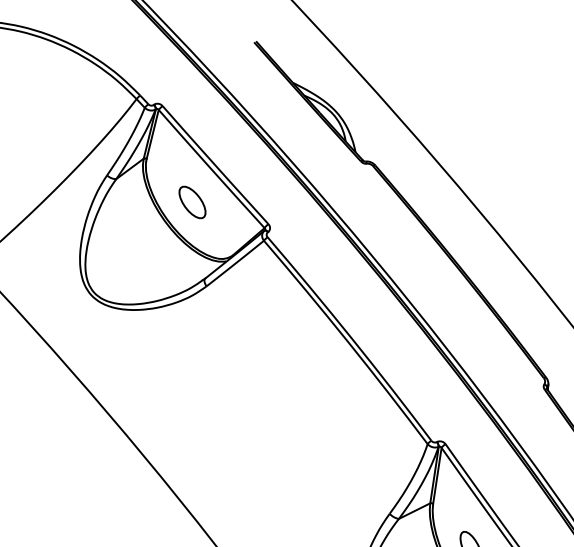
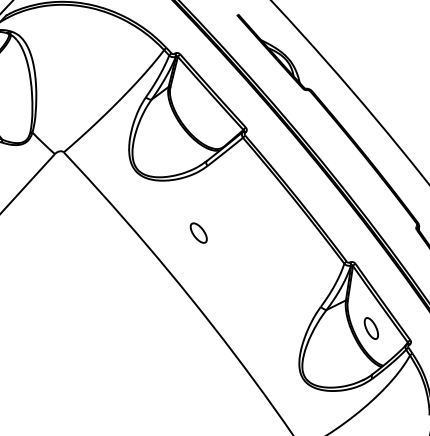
part: (192, 201) -> (198, 232), moved

